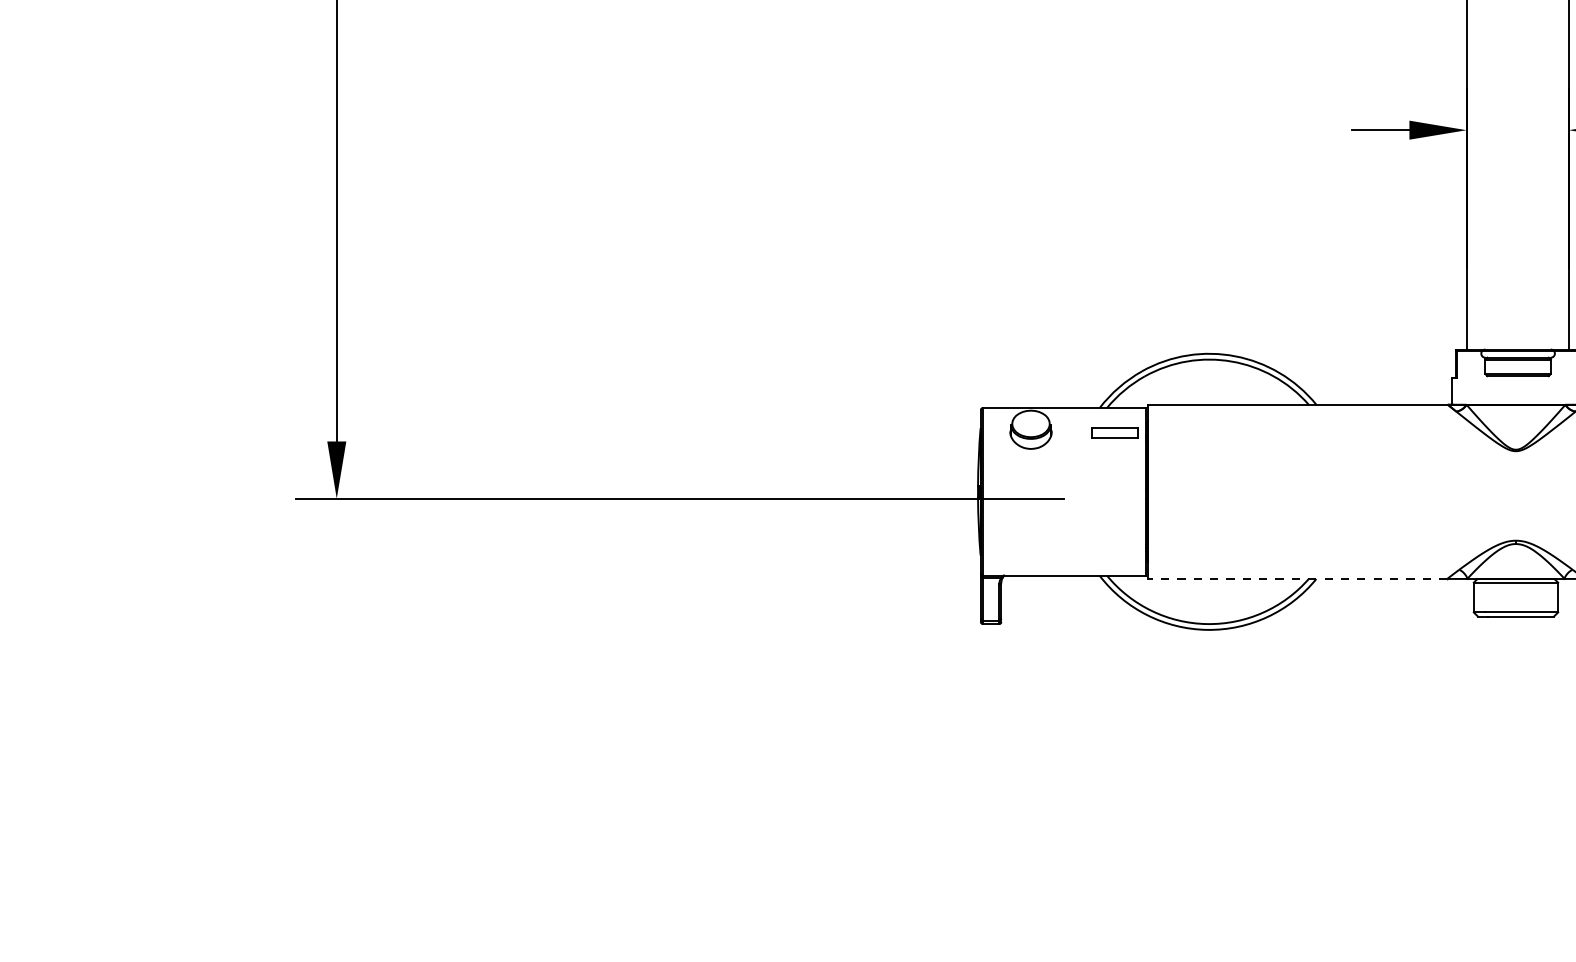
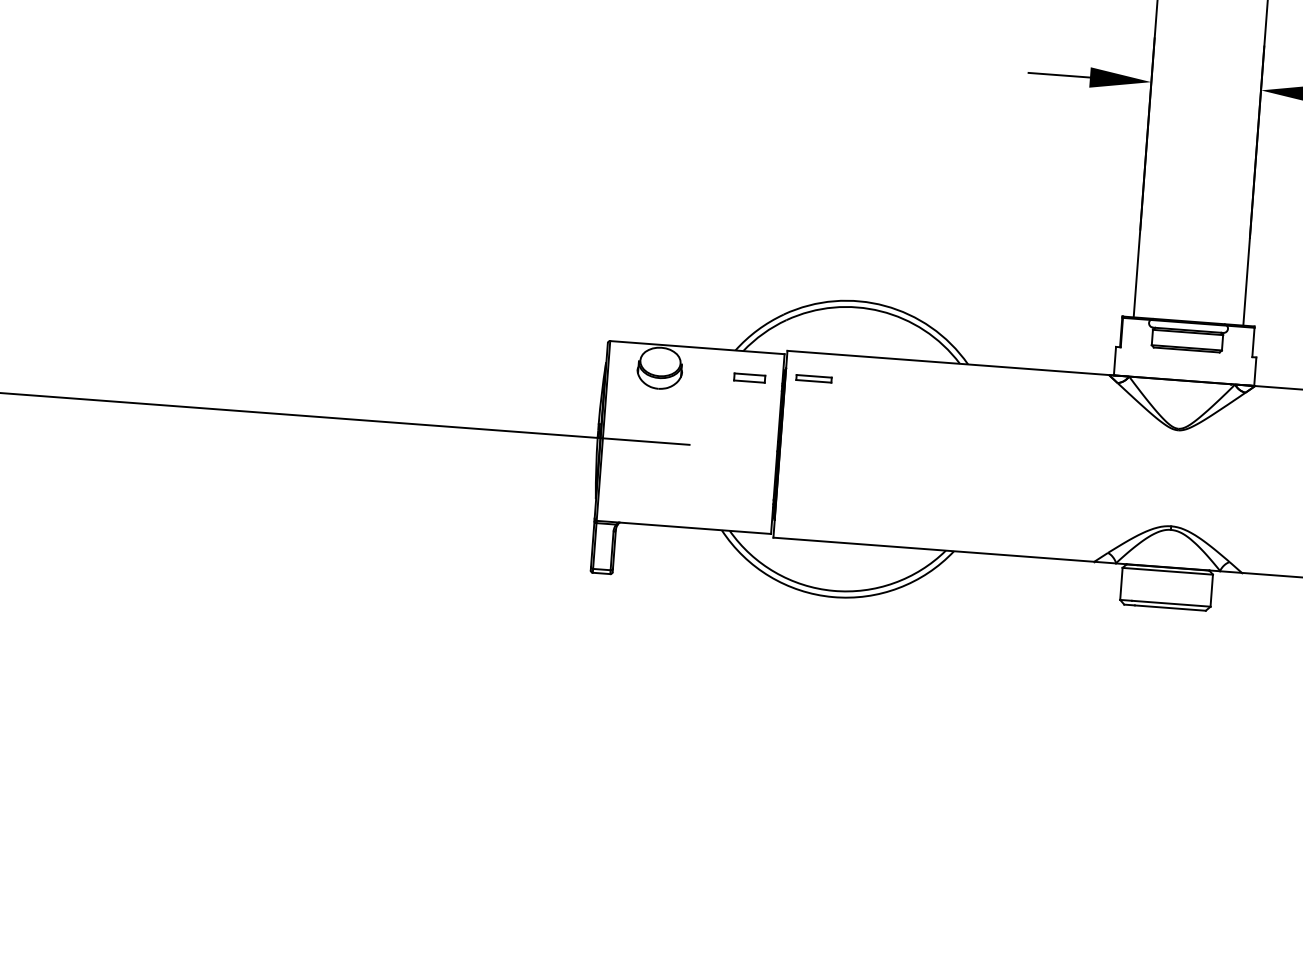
part: (1174, 428) -> (814, 378), added
part: (1114, 432) -> (749, 377), size x0.62
line: (1297, 578) -> (933, 549), dashed -> solid

